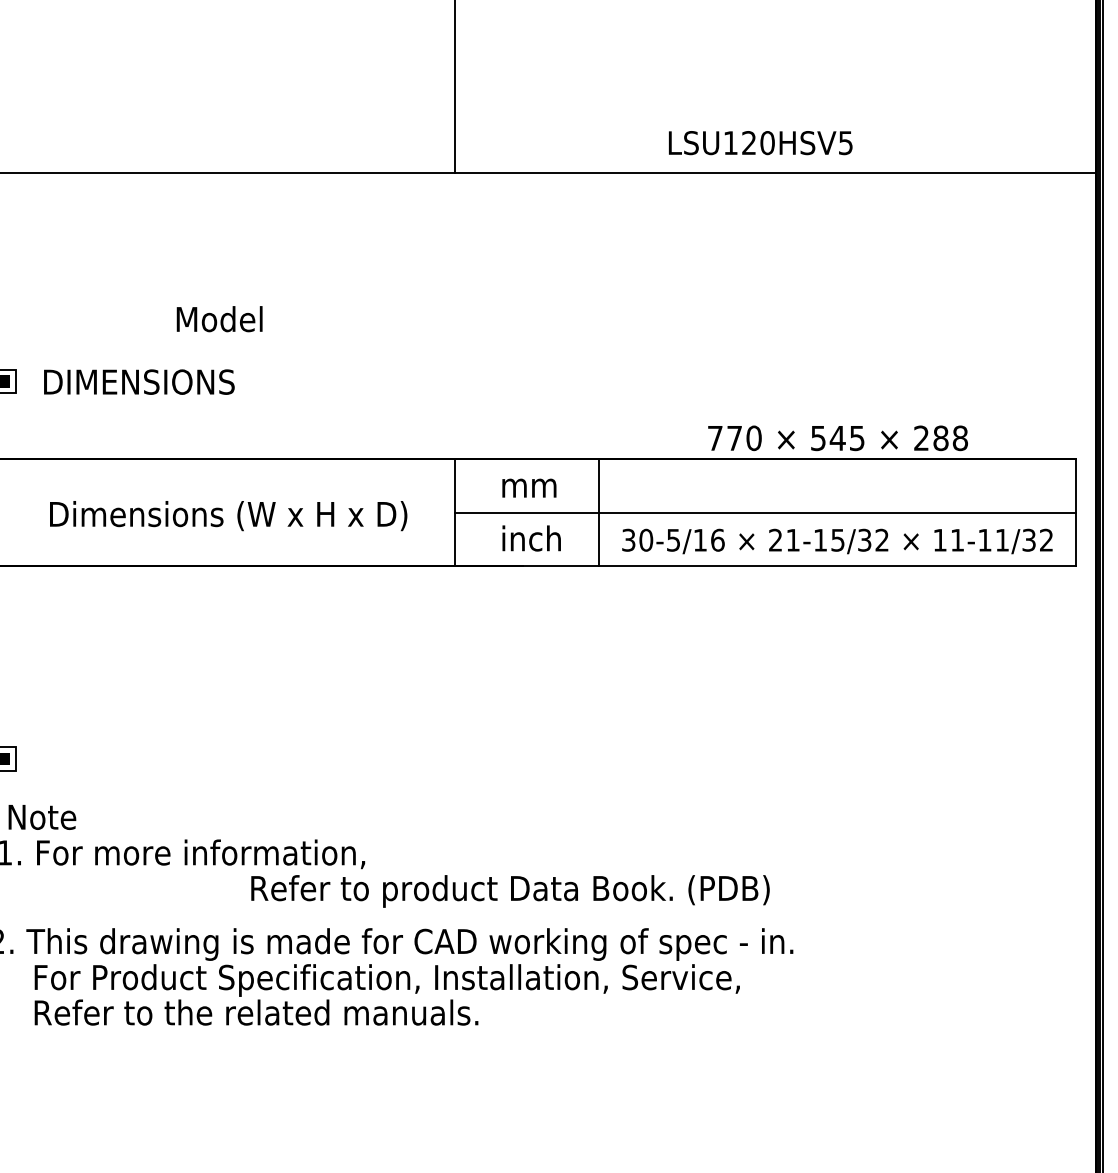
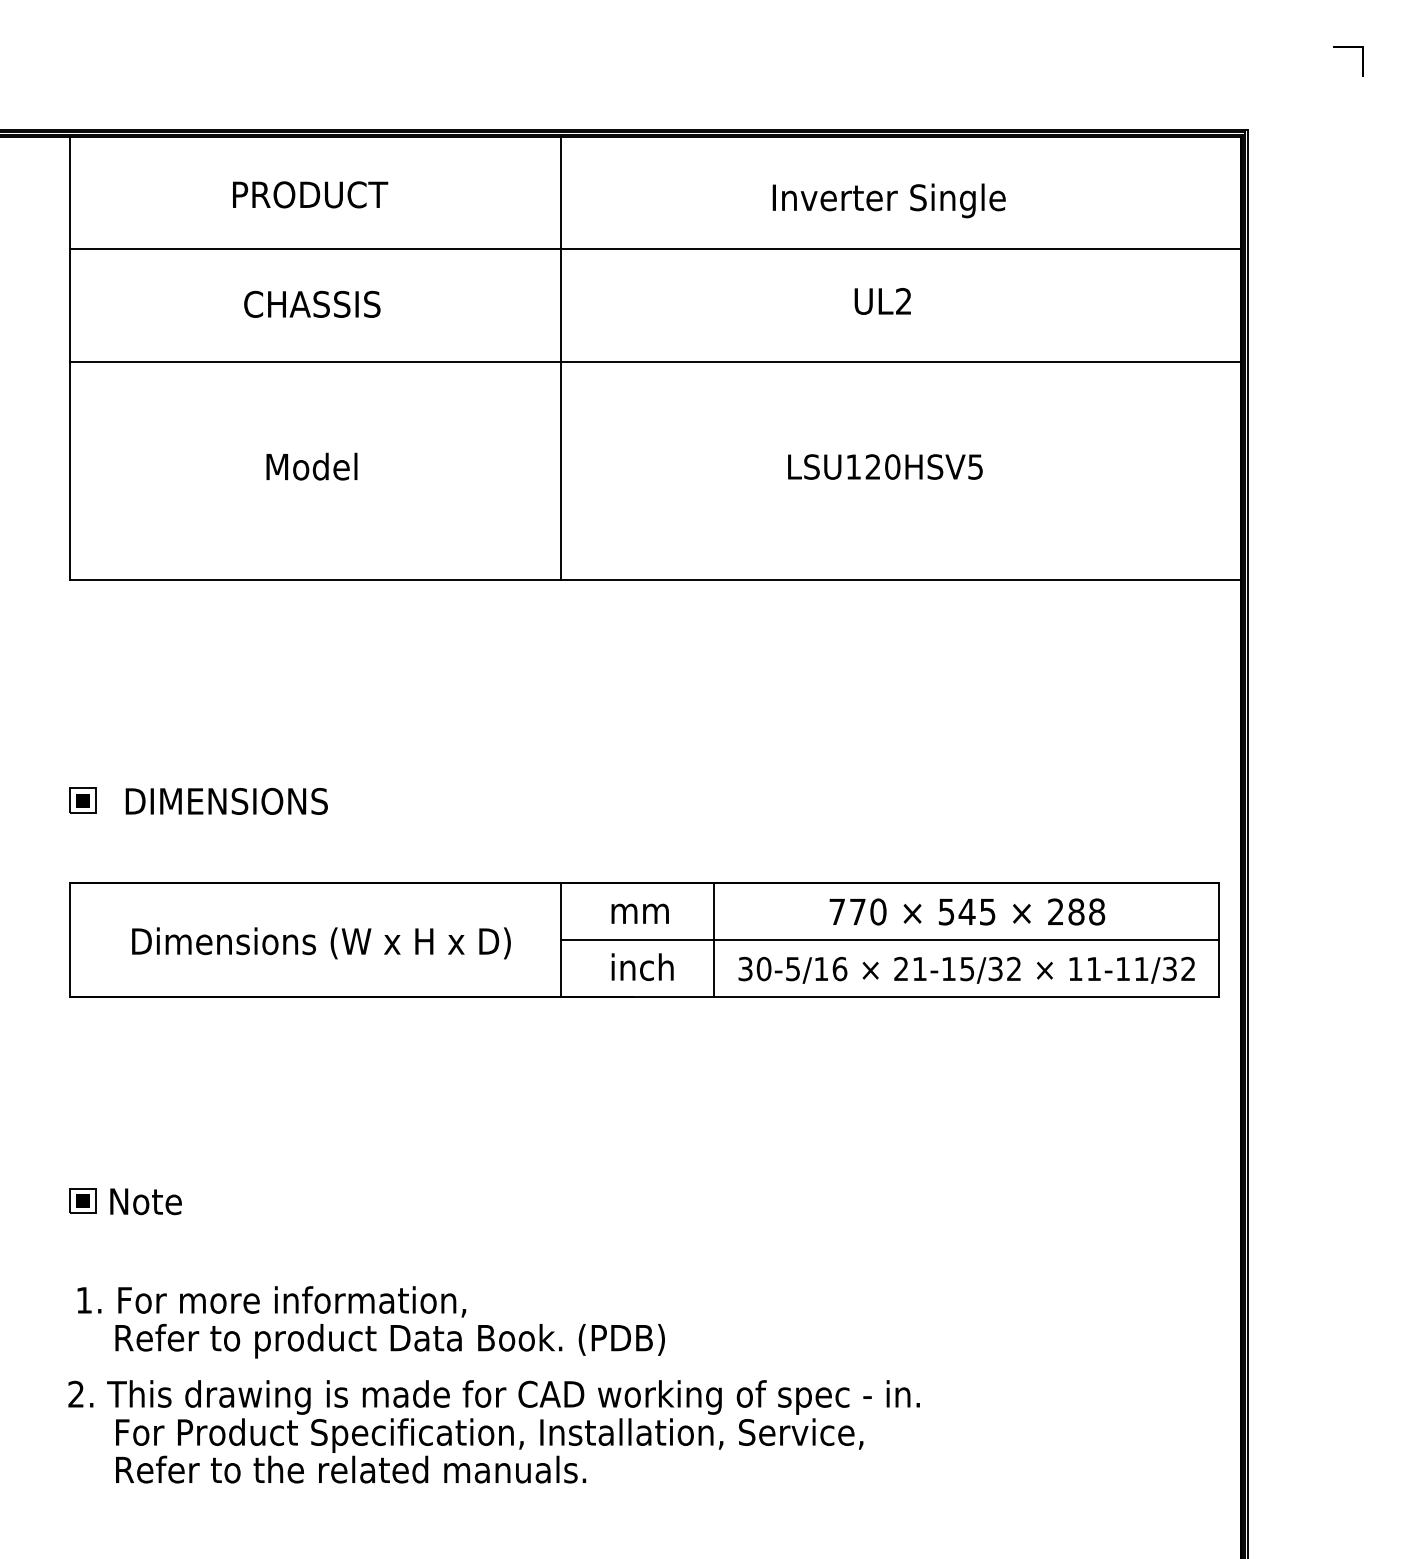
text: (760, 142) -> (885, 466), moved
text: (219, 318) -> (311, 466), moved
text: (838, 437) -> (967, 911), moved
text: (41, 817) -> (145, 1201), moved
text: (509, 891) -> (389, 1341), moved

